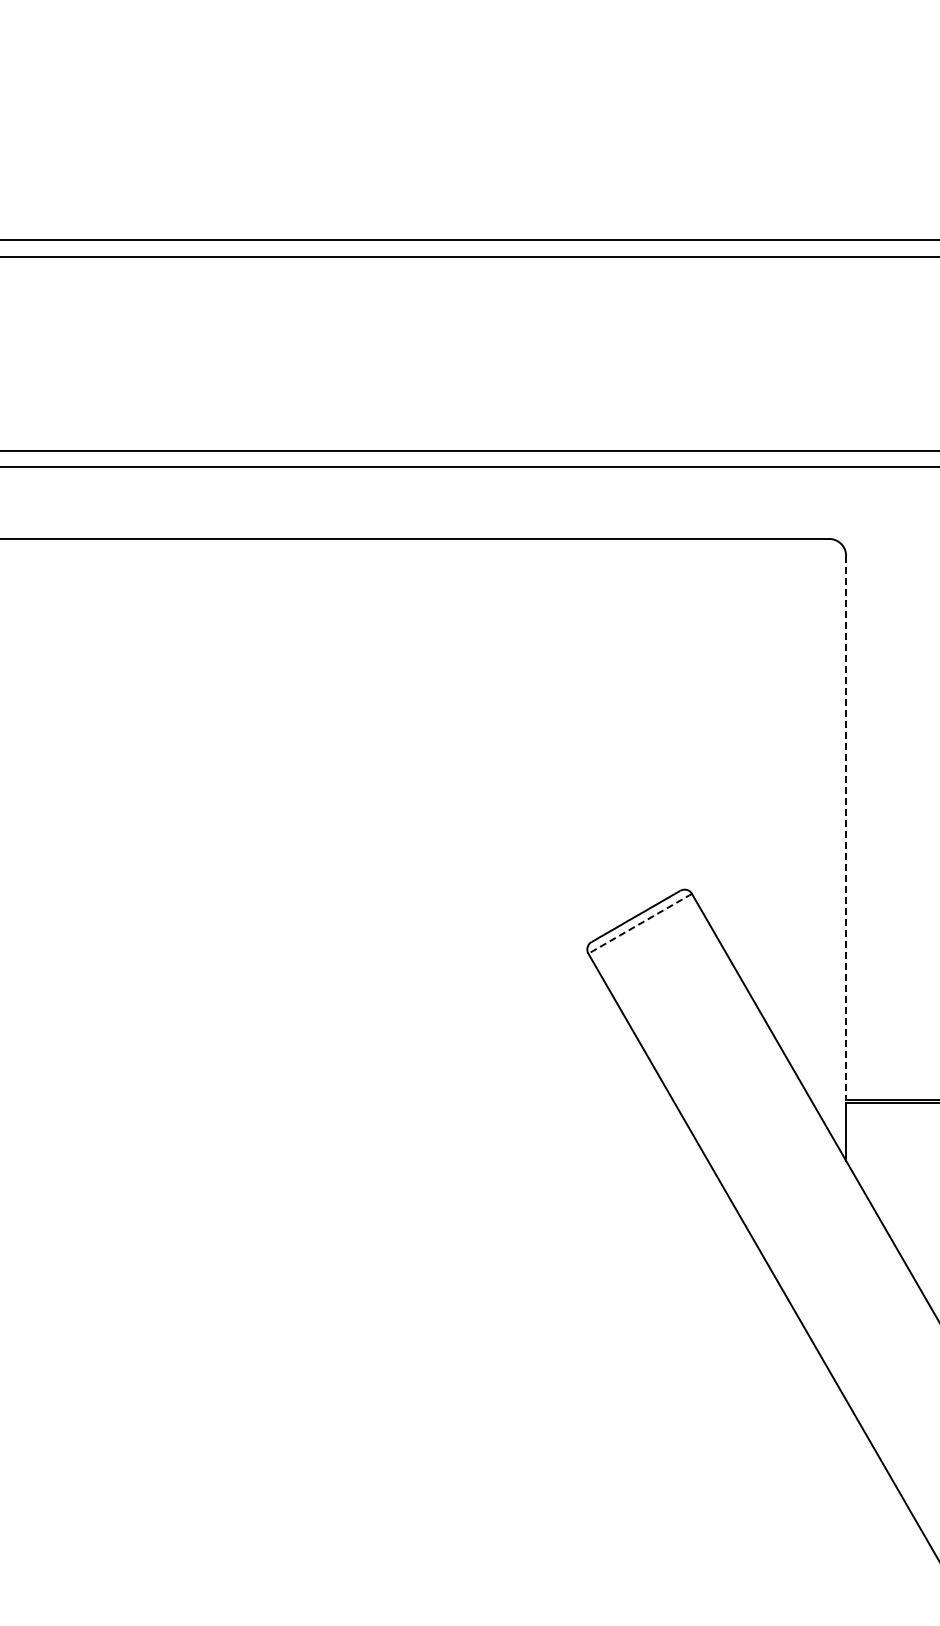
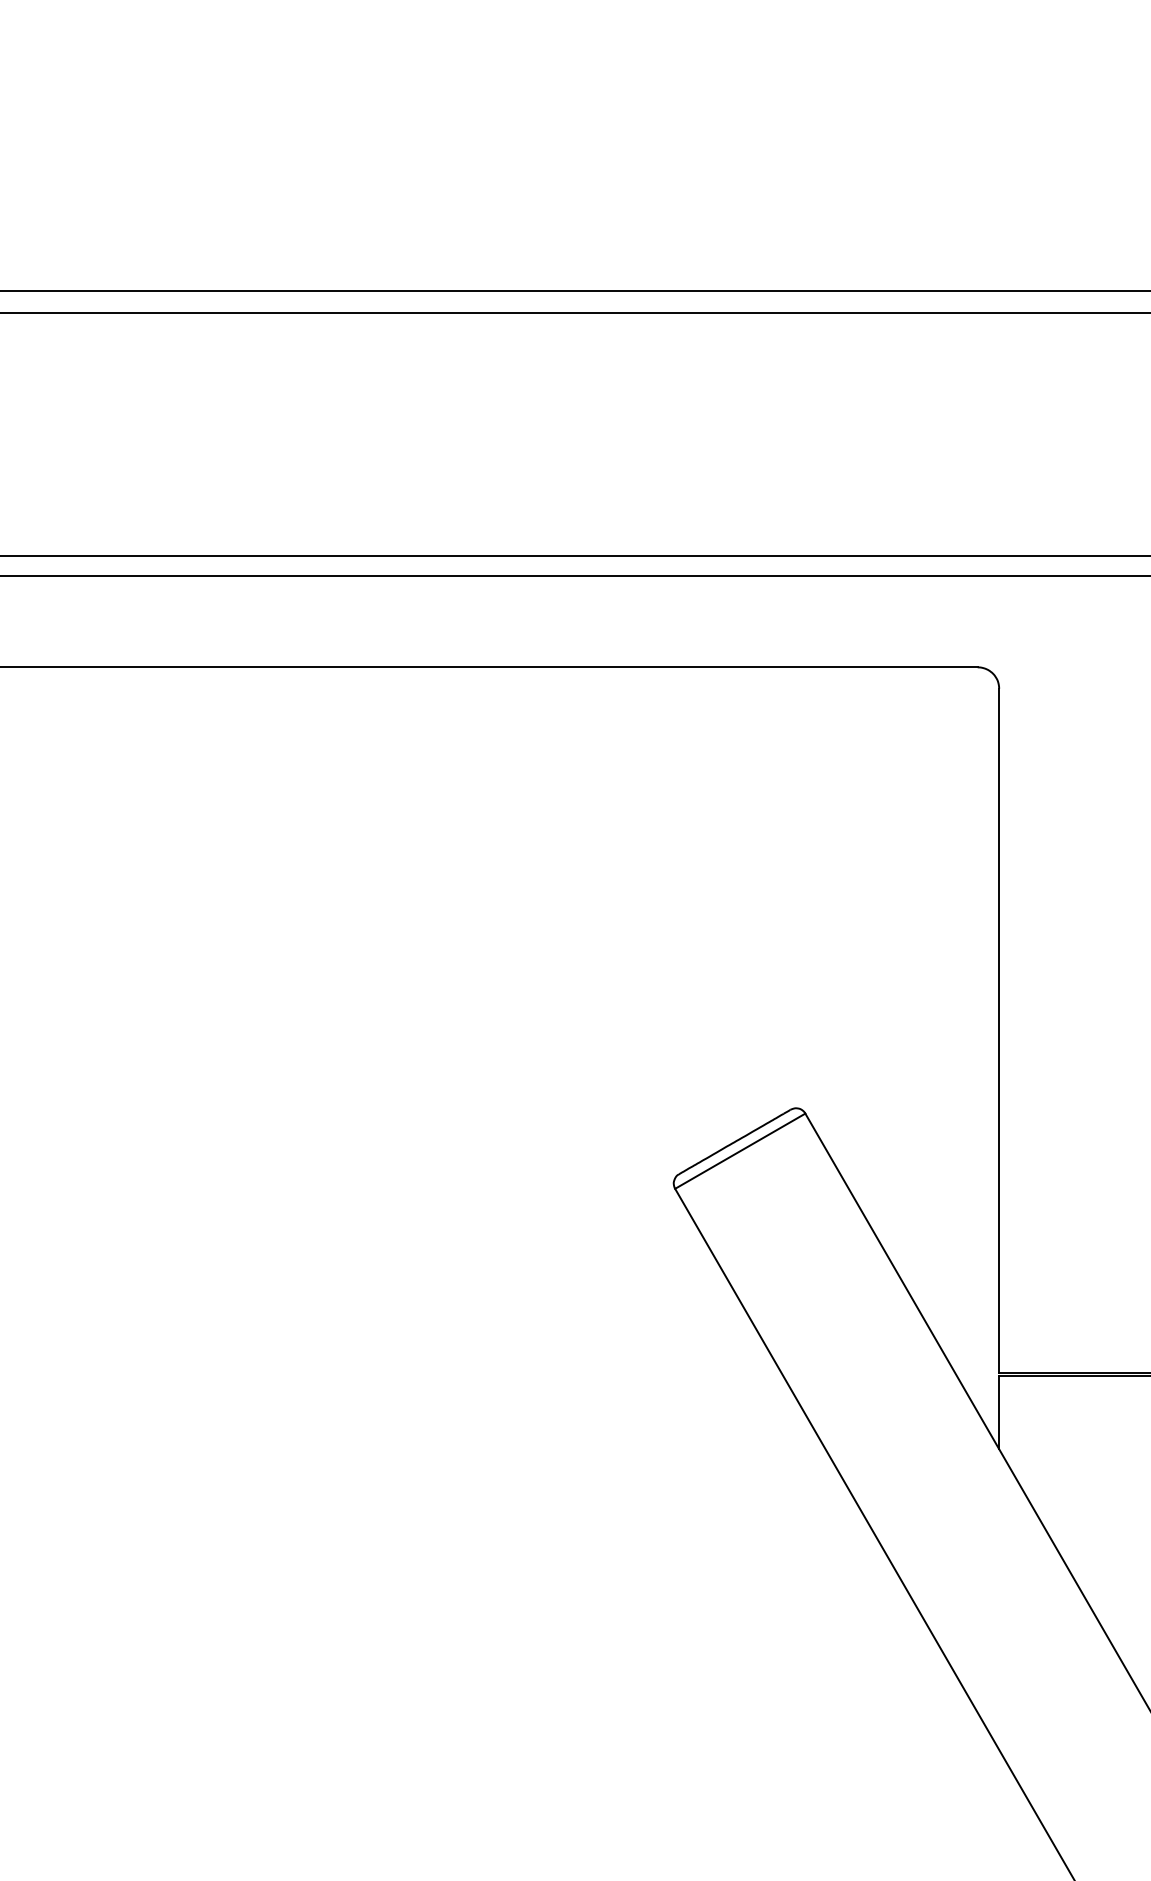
line: (846, 828) -> (999, 1031), dashed -> solid
line: (640, 923) -> (740, 1150), dashed -> solid

